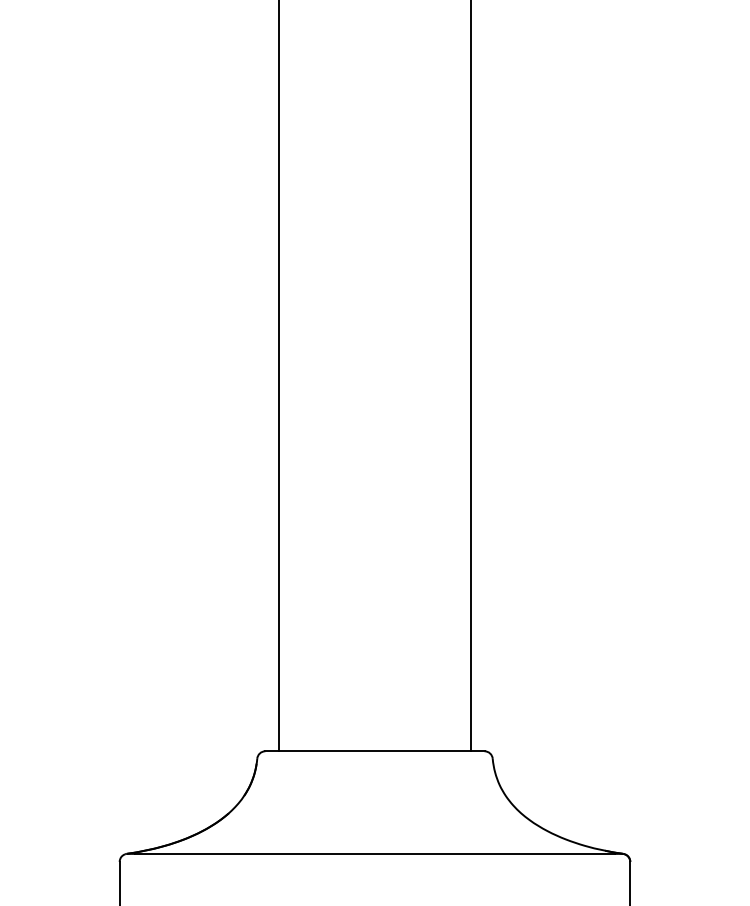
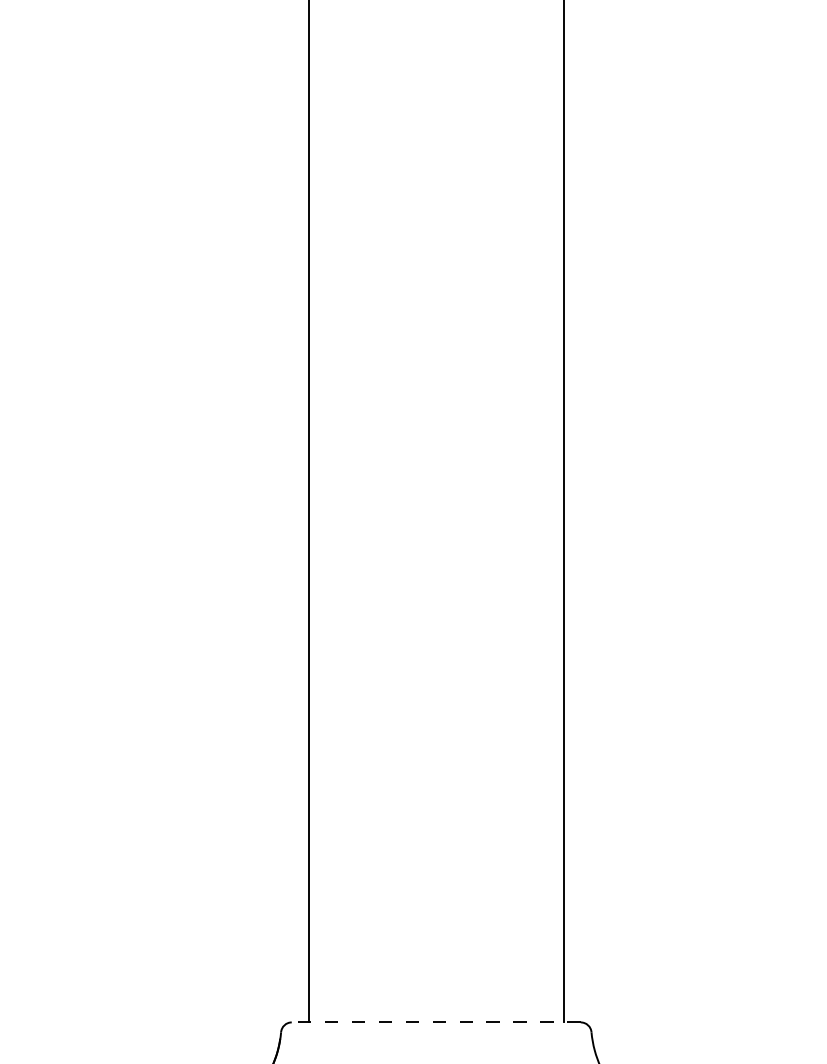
line: (374, 751) -> (435, 1022), solid -> dashed

